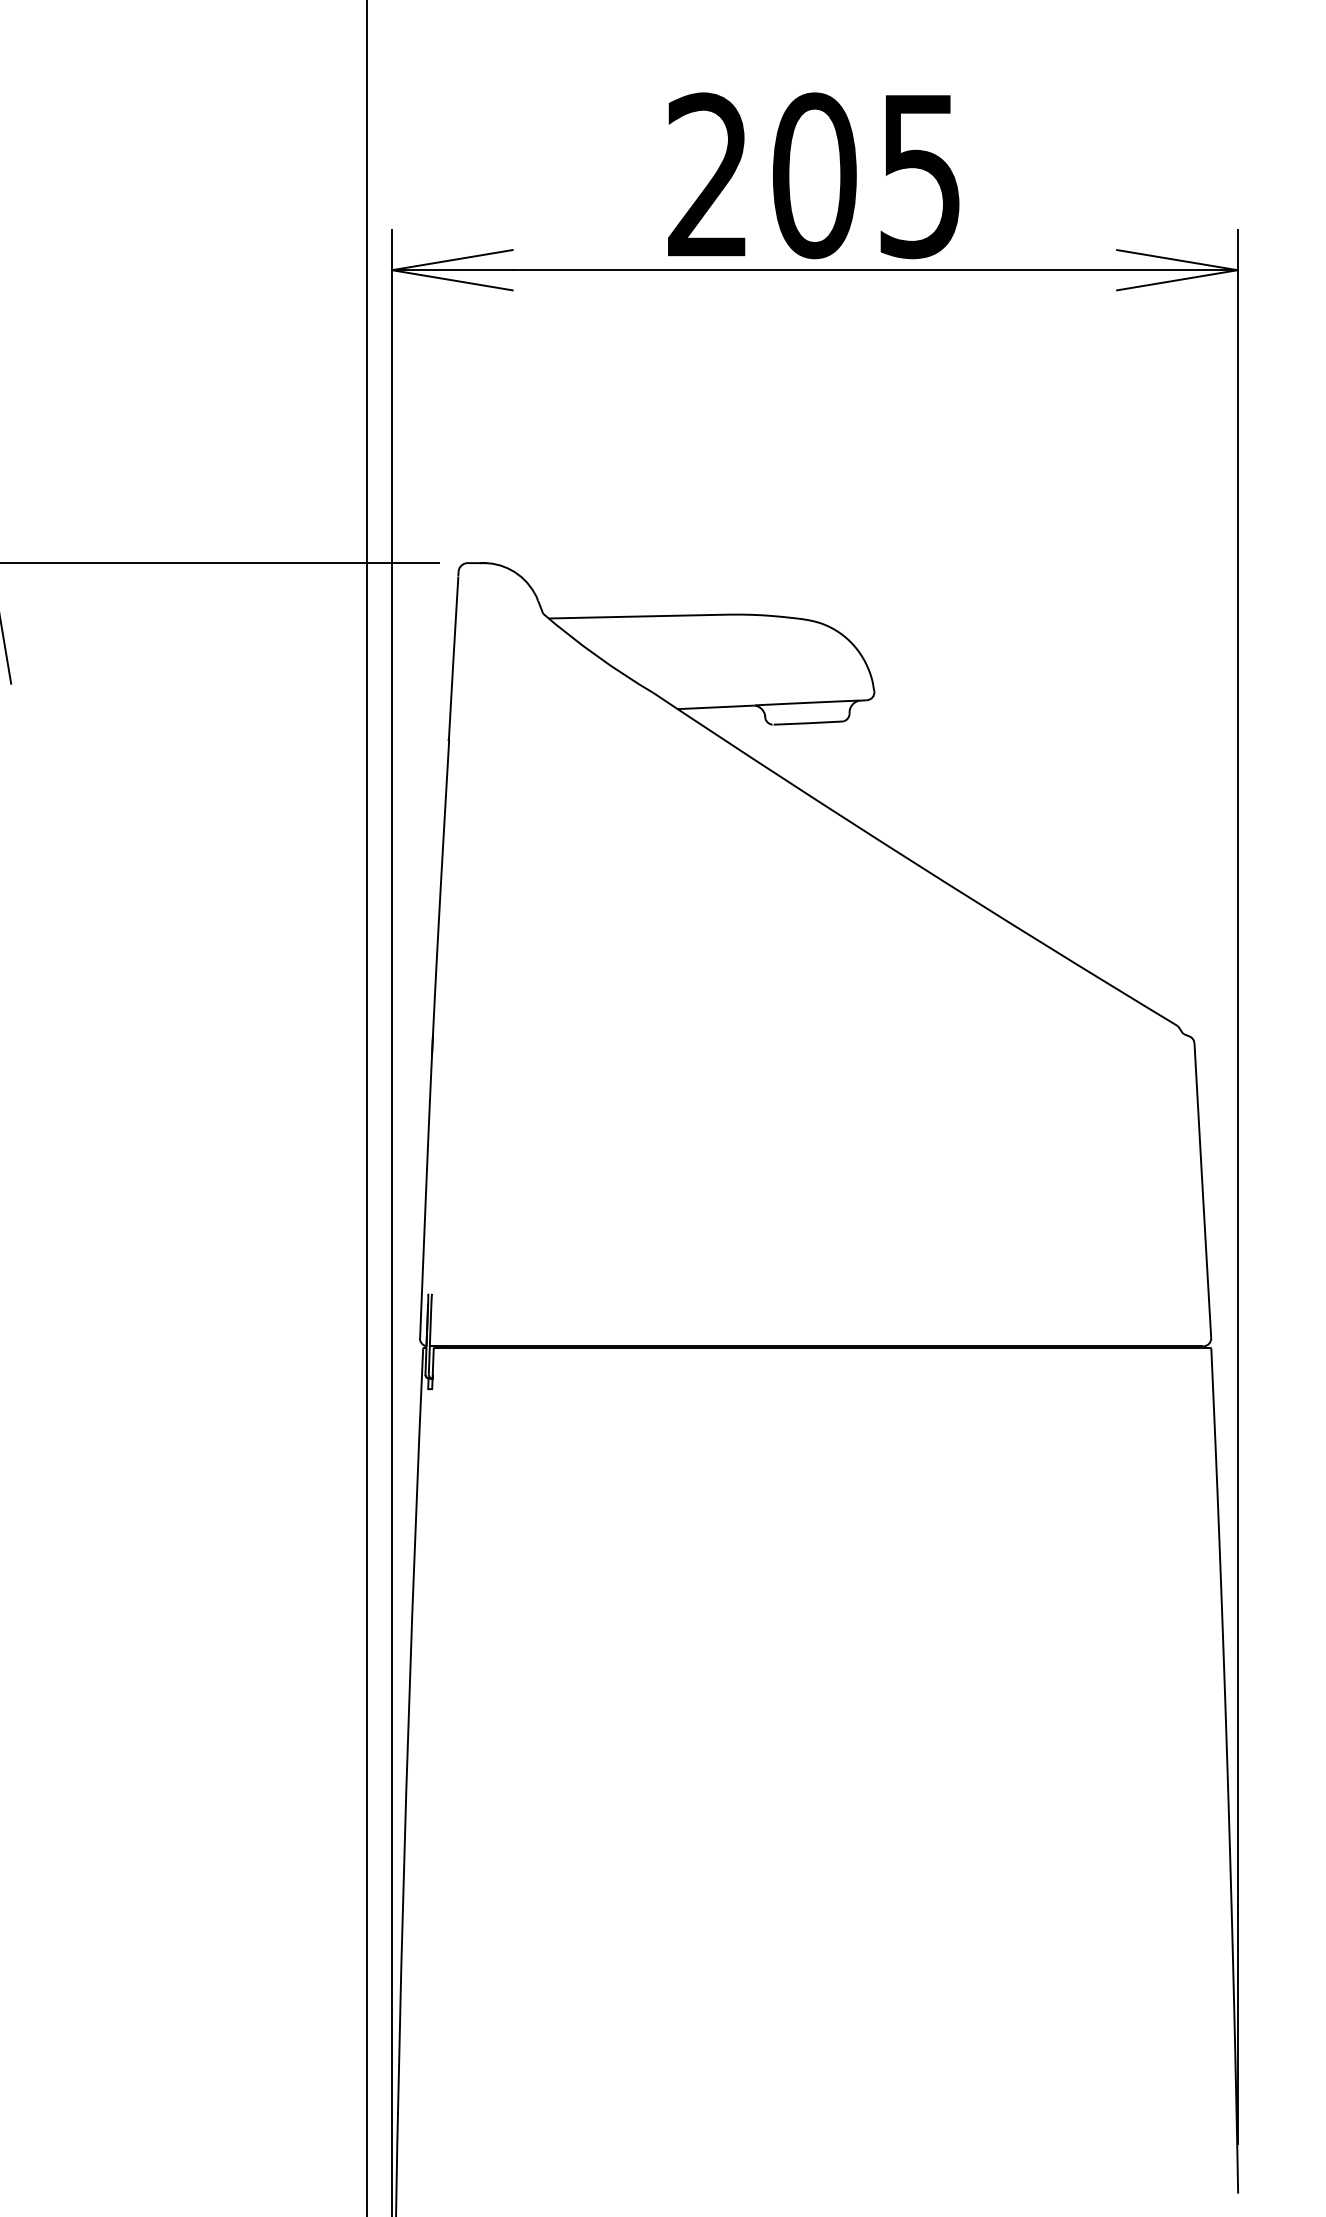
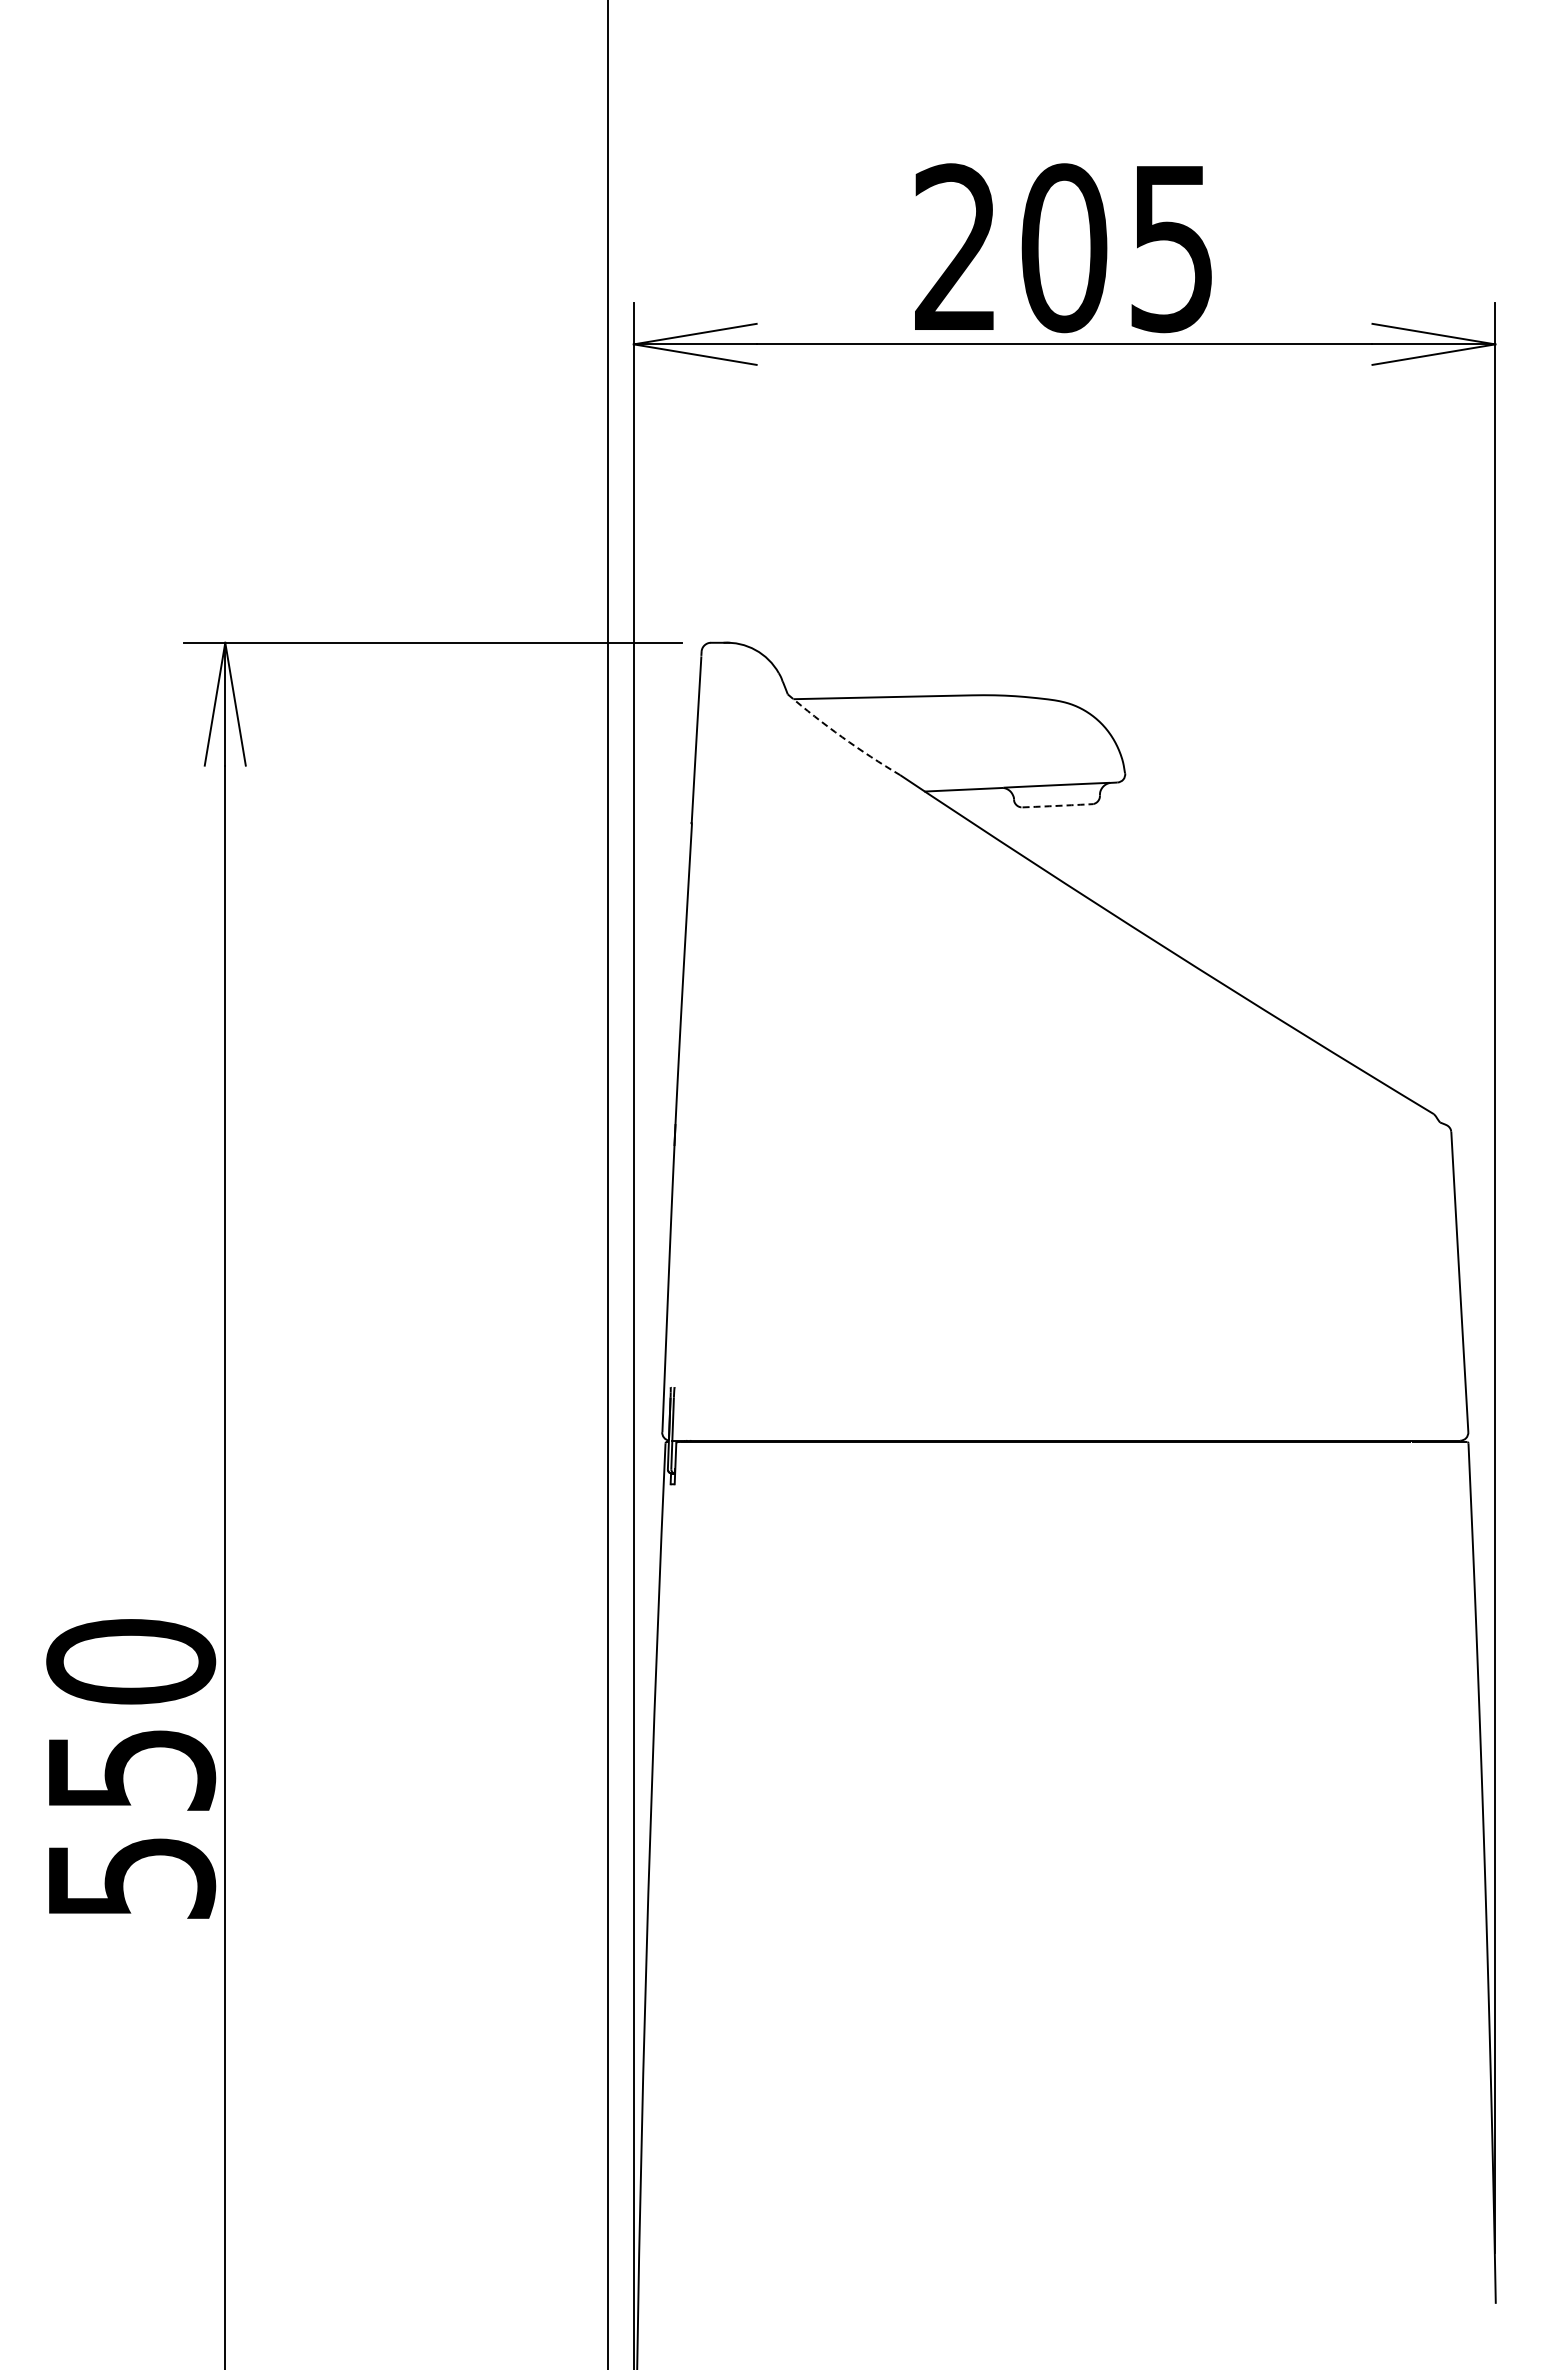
arc: (596, 656) -> (842, 737), solid -> dashed
arc: (808, 722) -> (1058, 805), solid -> dashed

